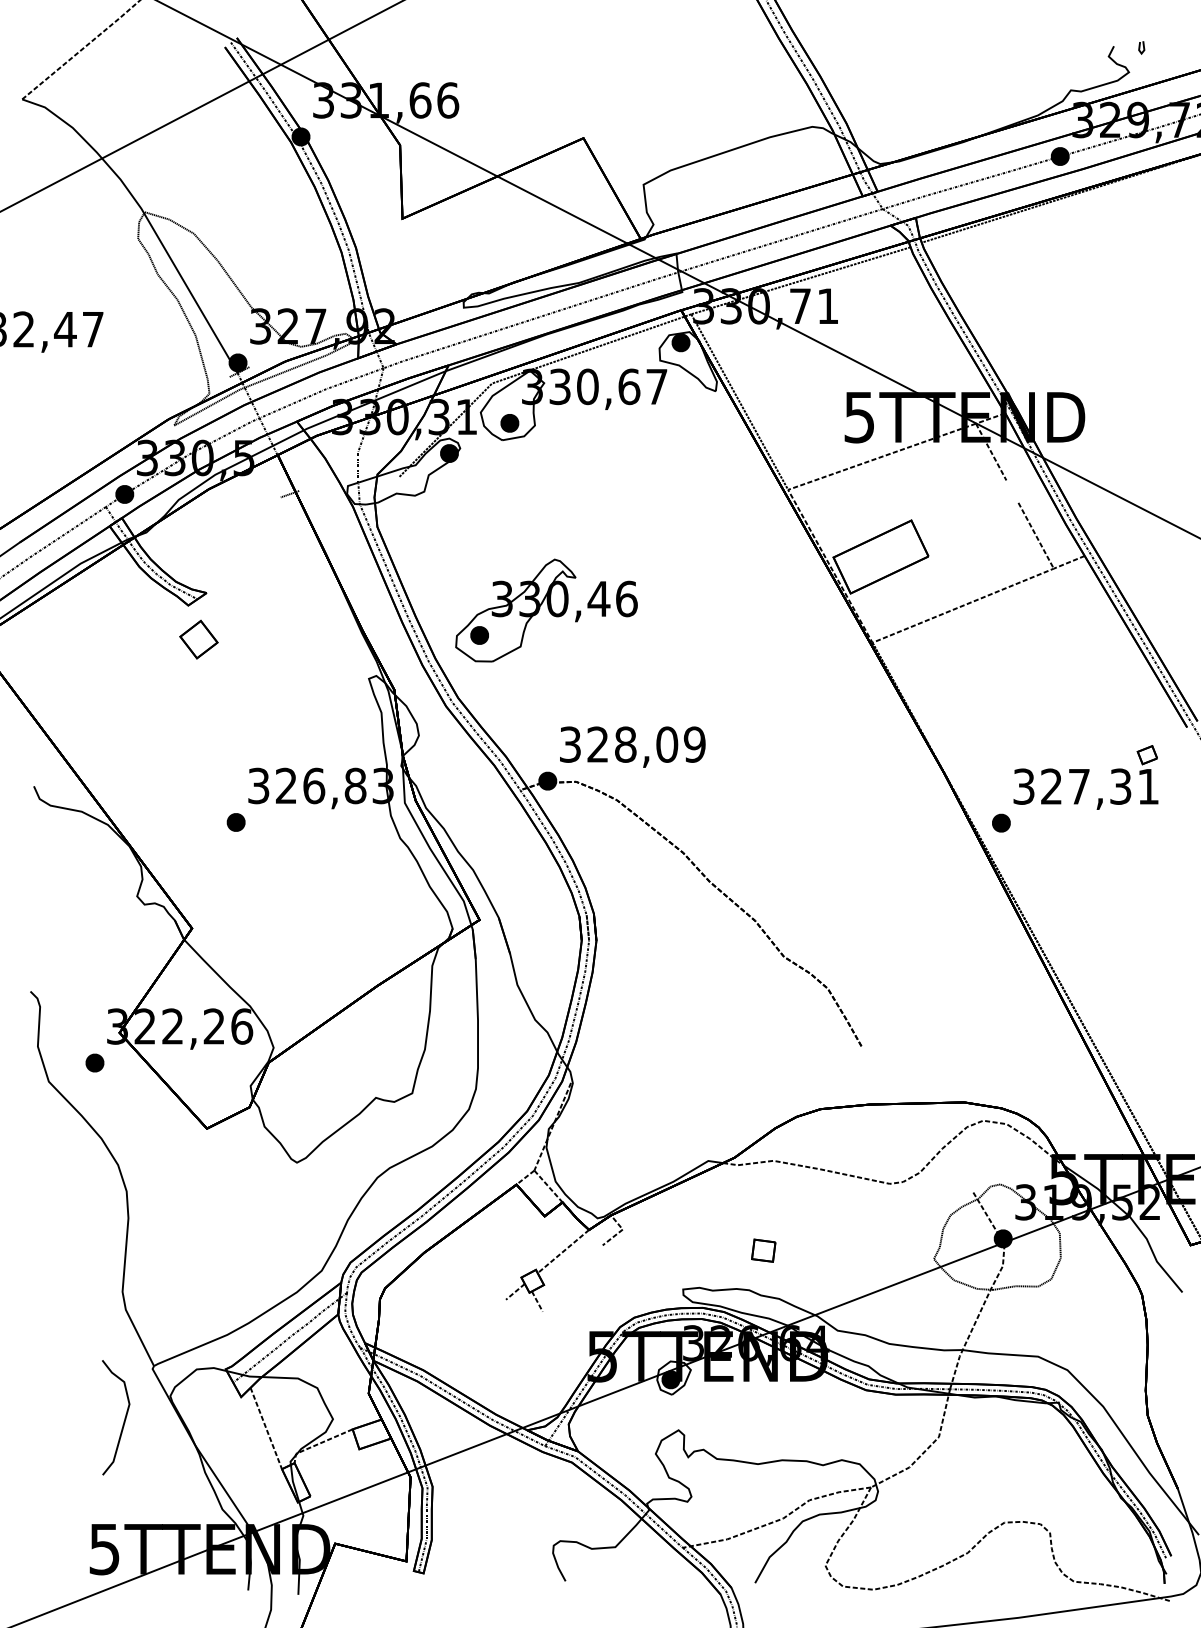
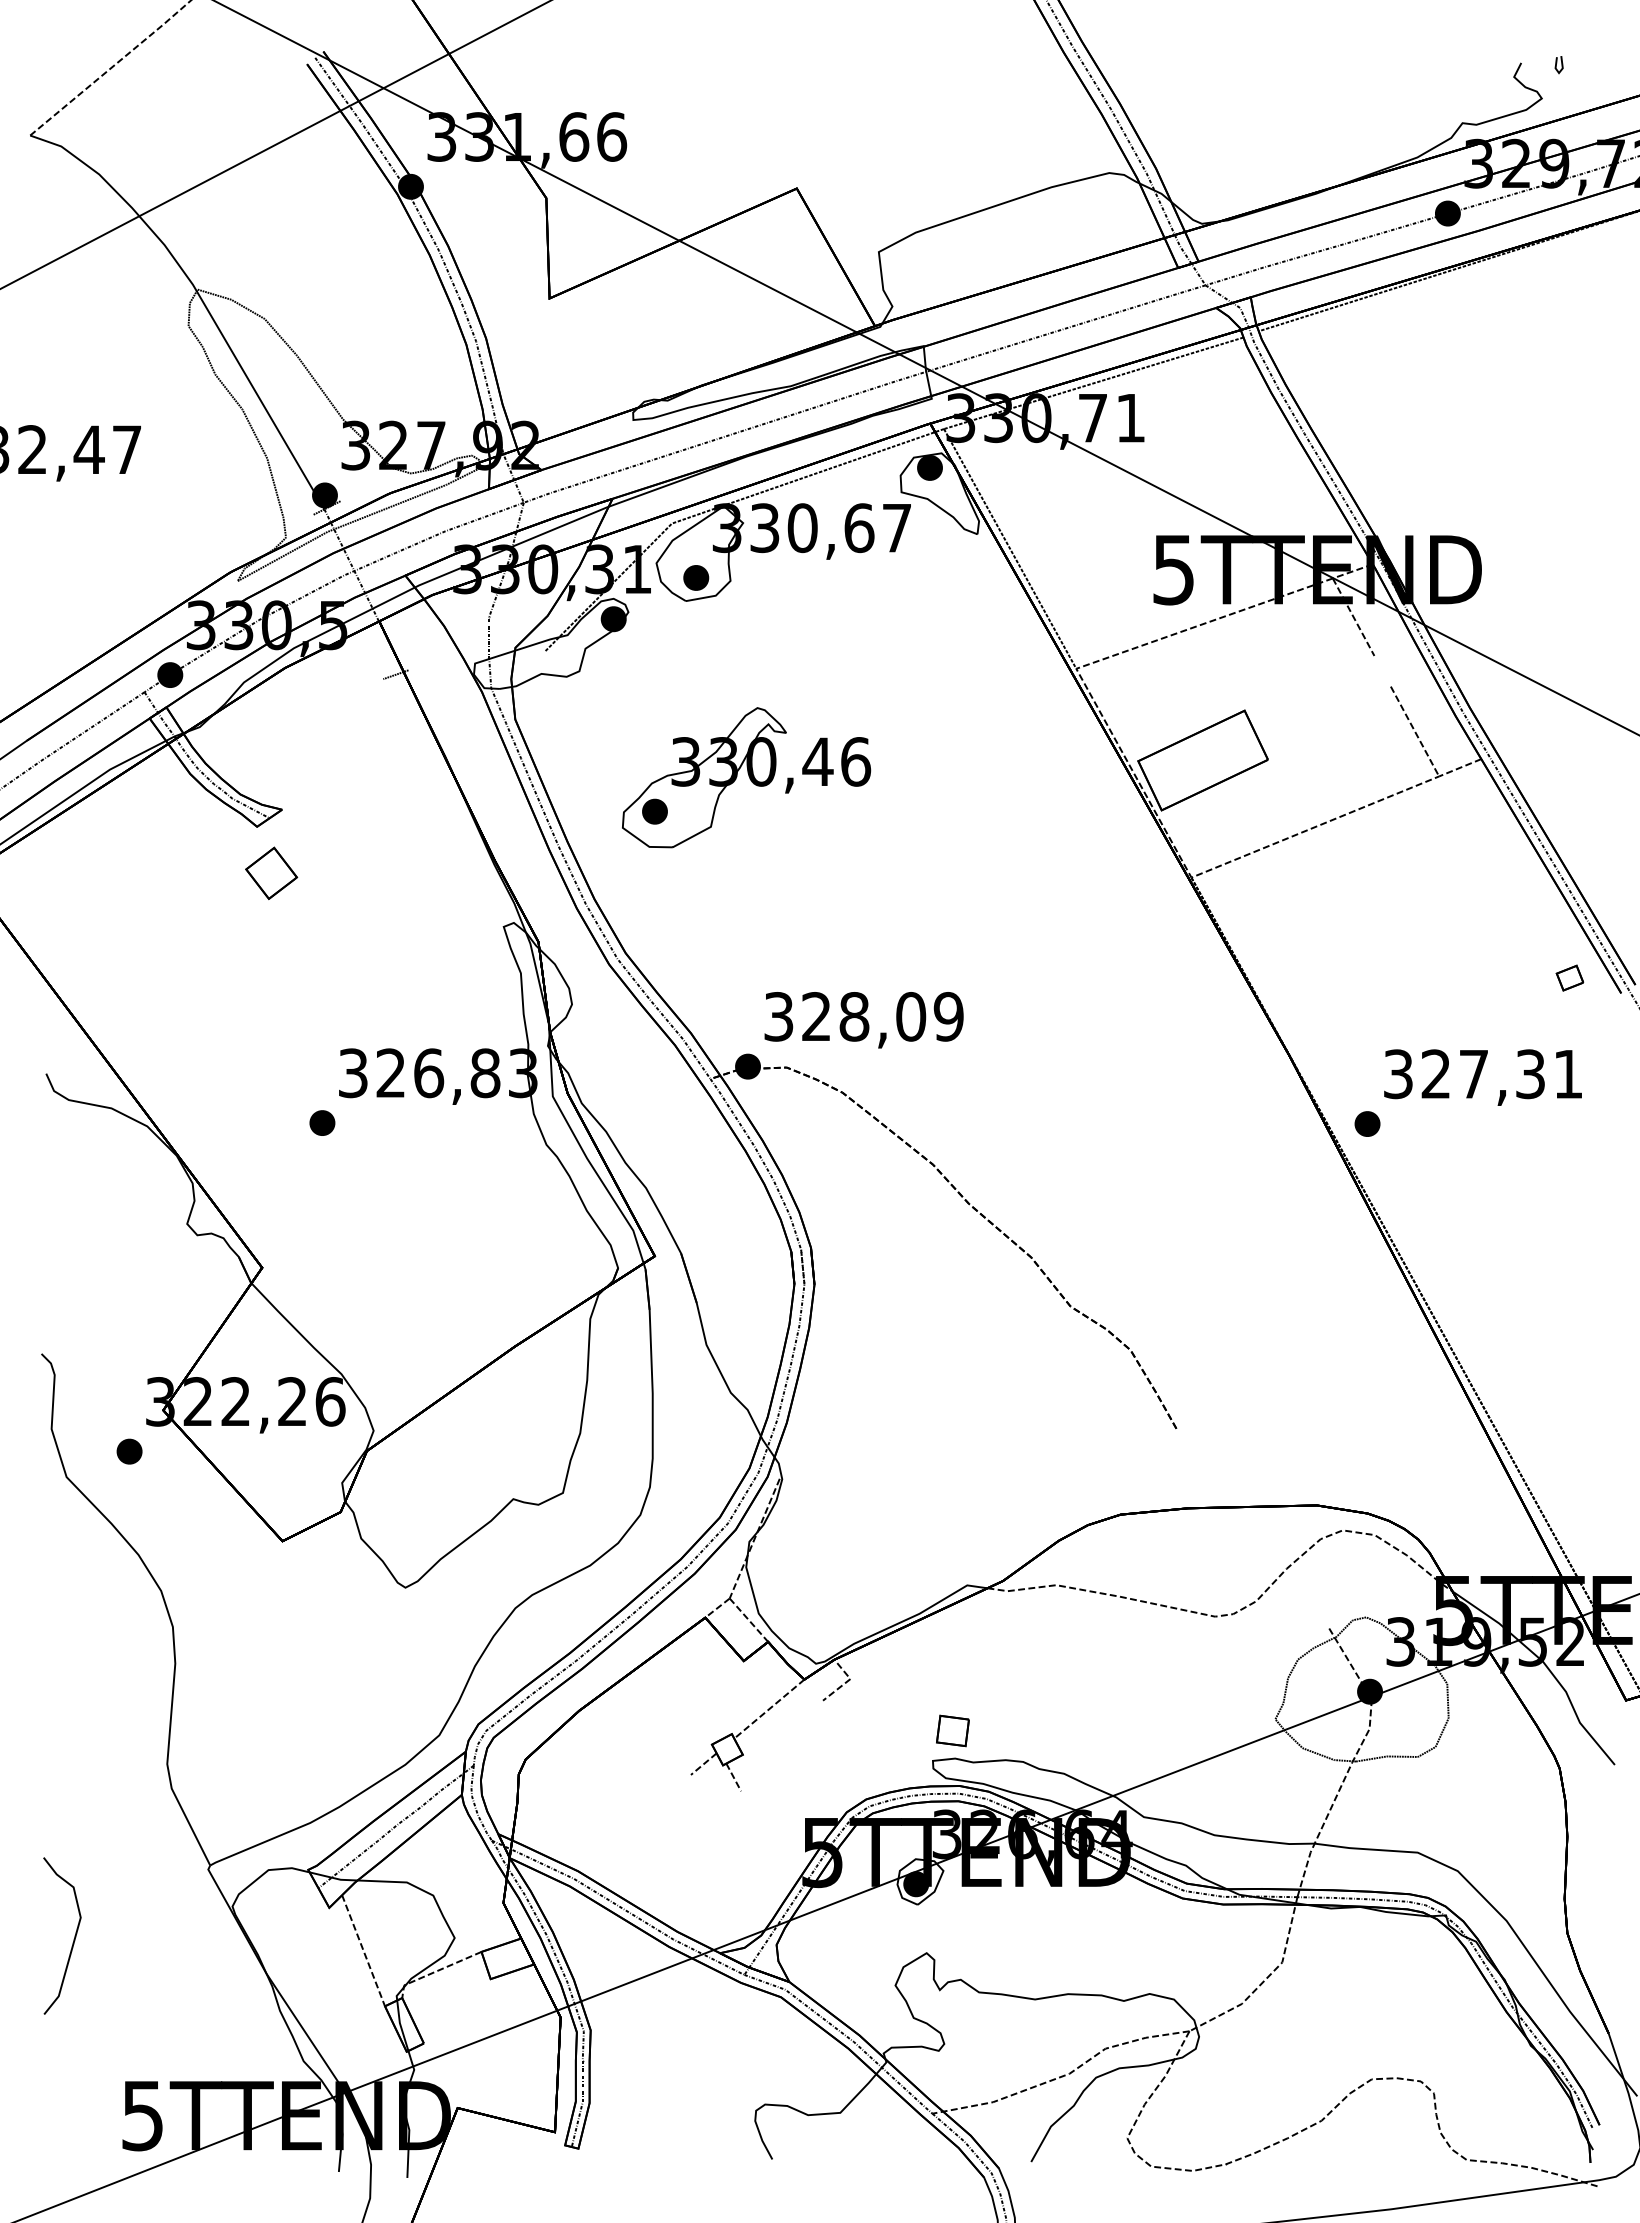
part: (546, 610) -> (746, 777), moved
part: (1147, 754) -> (1569, 977), moved
part: (763, 1250) -> (952, 1730), moved
curve: (124, 1420) -> (73, 1939), moved

